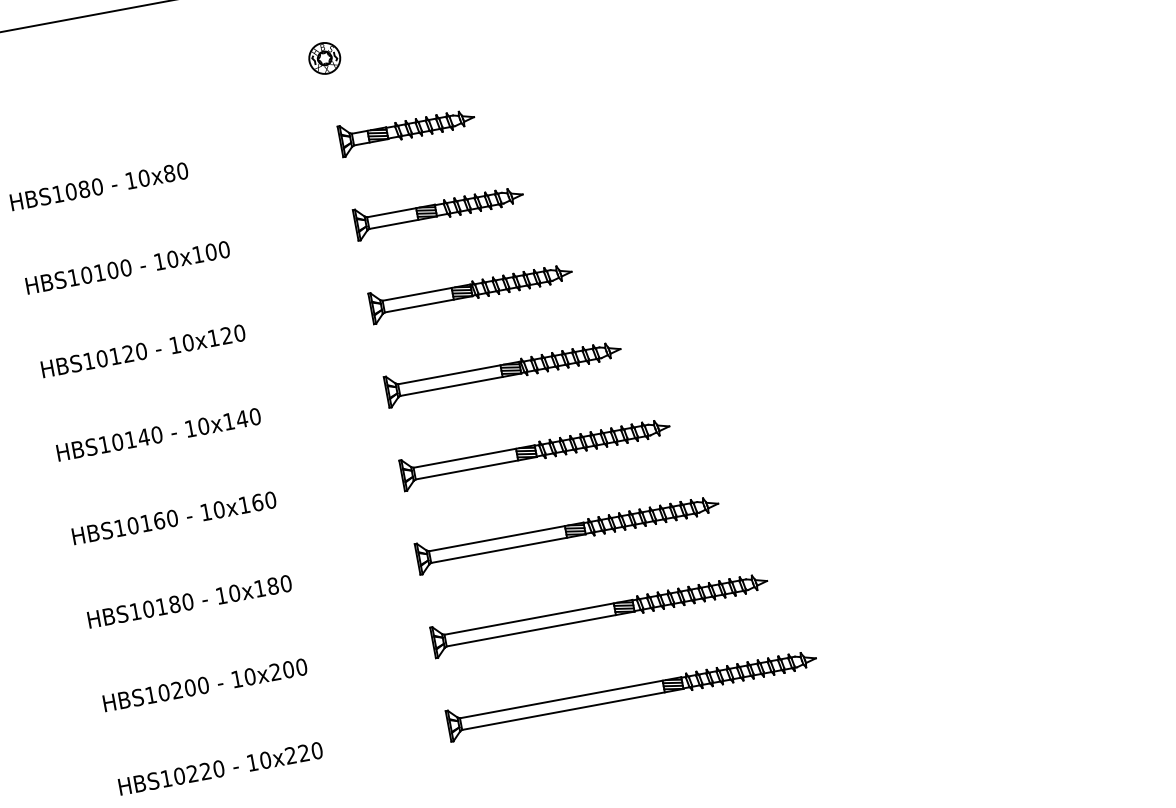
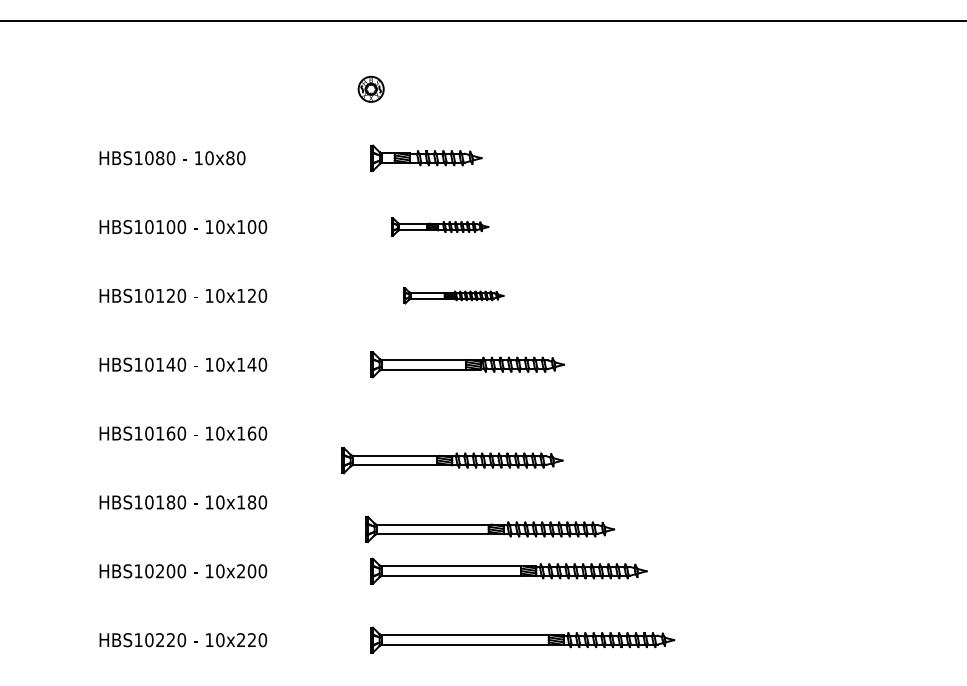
part: (438, 209) -> (439, 226), size x0.7
part: (470, 289) -> (453, 295), size x0.6
part: (535, 451) -> (452, 460), moved
part: (568, 530) -> (490, 528), moved

